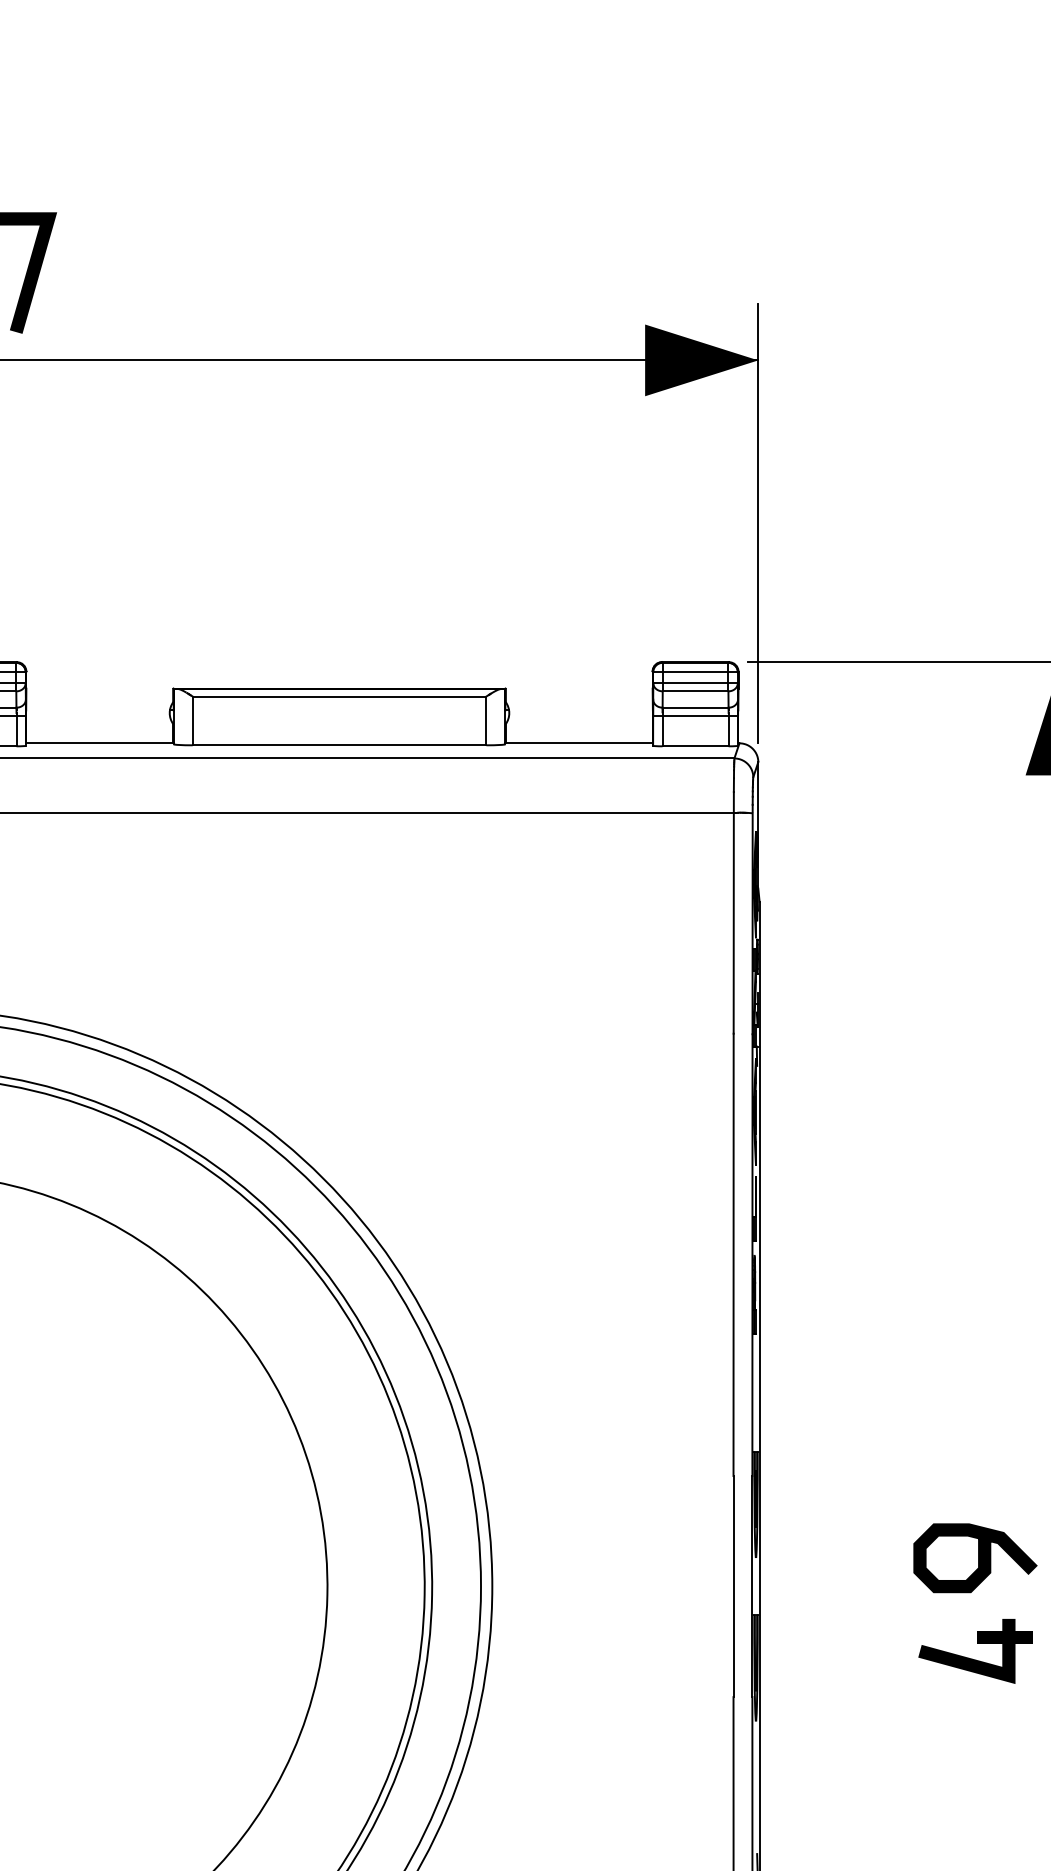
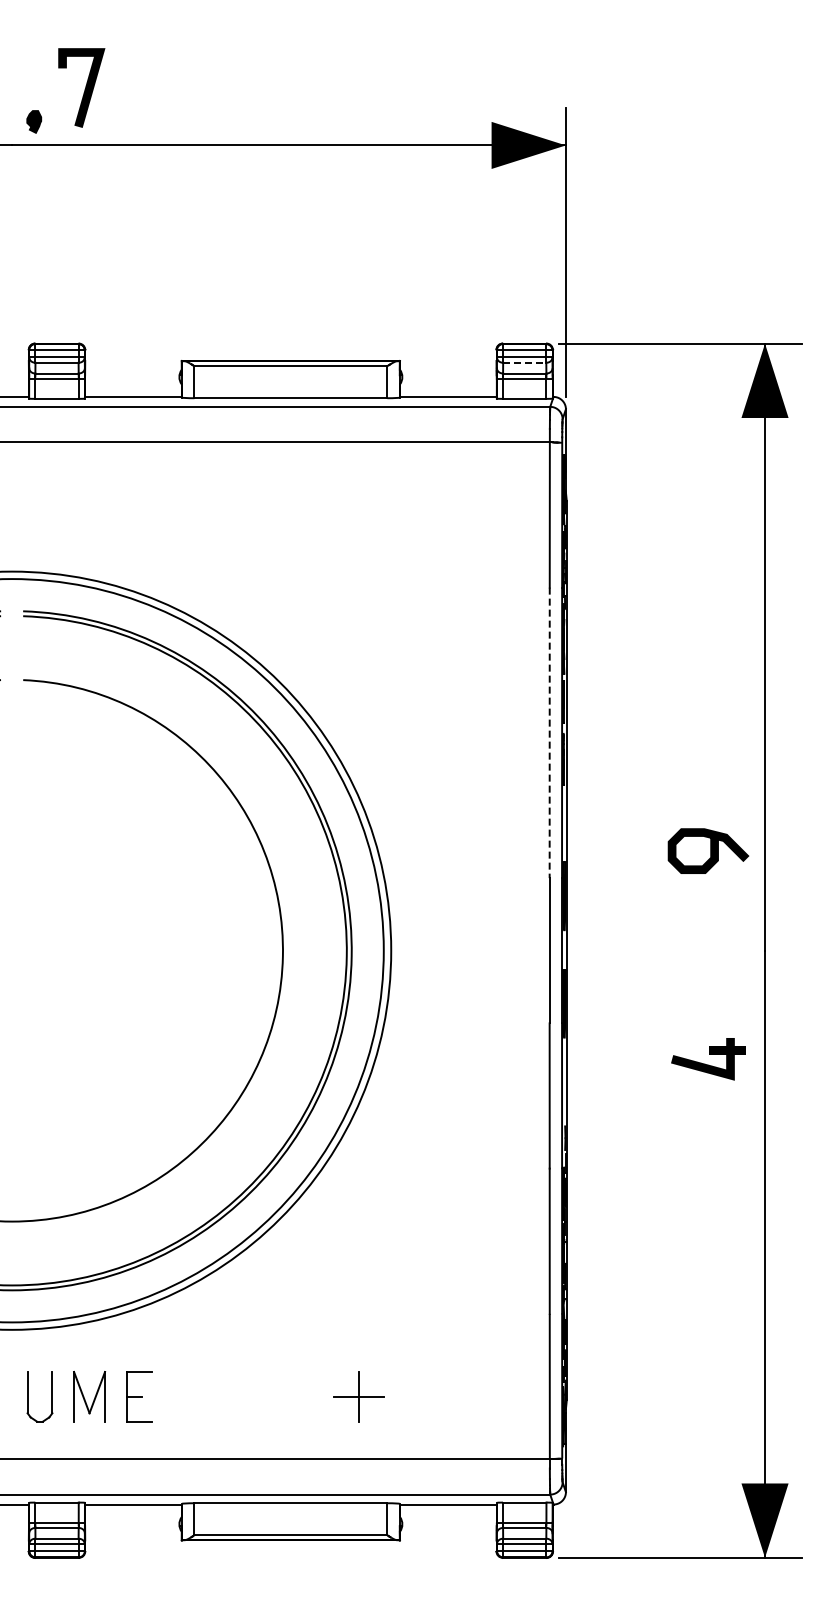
line: (695, 690) -> (524, 362), solid -> dashed
line: (733, 1255) -> (549, 733), solid -> dashed
curve: (978, 1557) -> (710, 850), moved
part: (975, 1651) -> (708, 1059), moved

